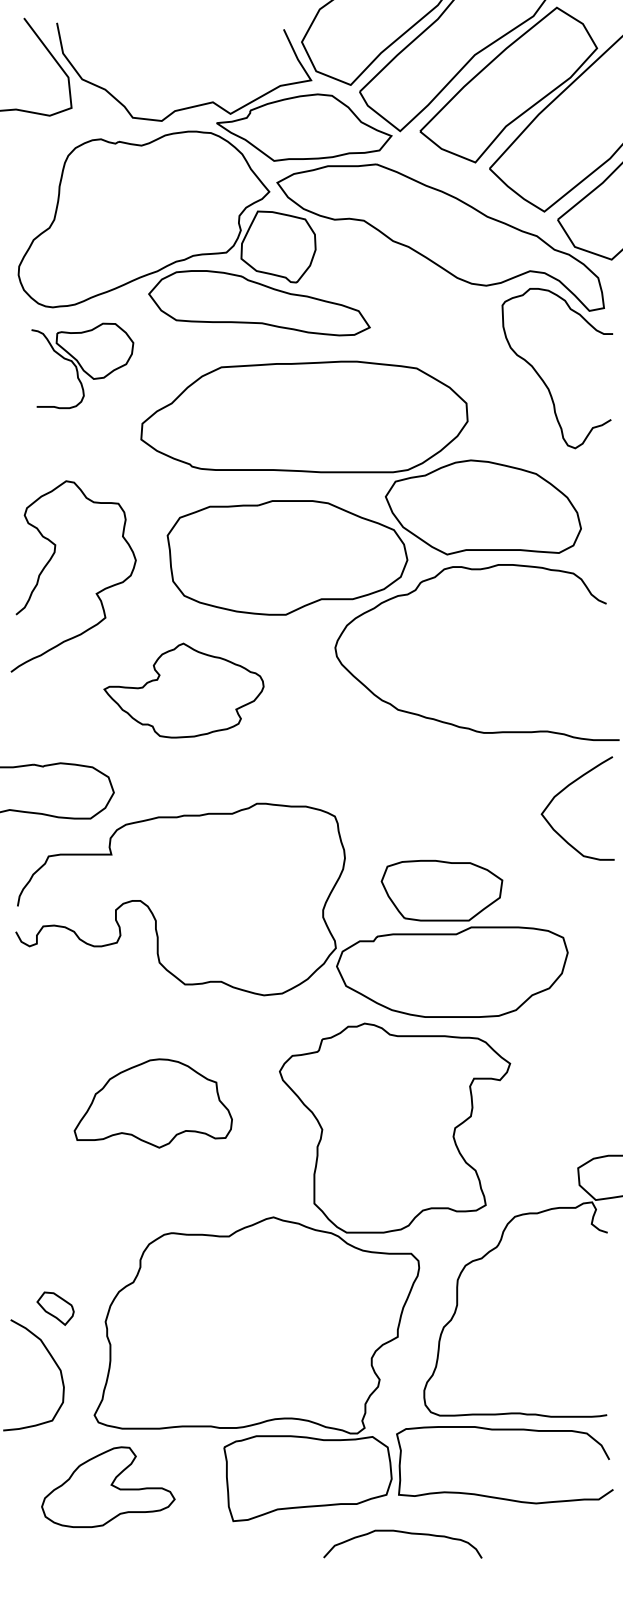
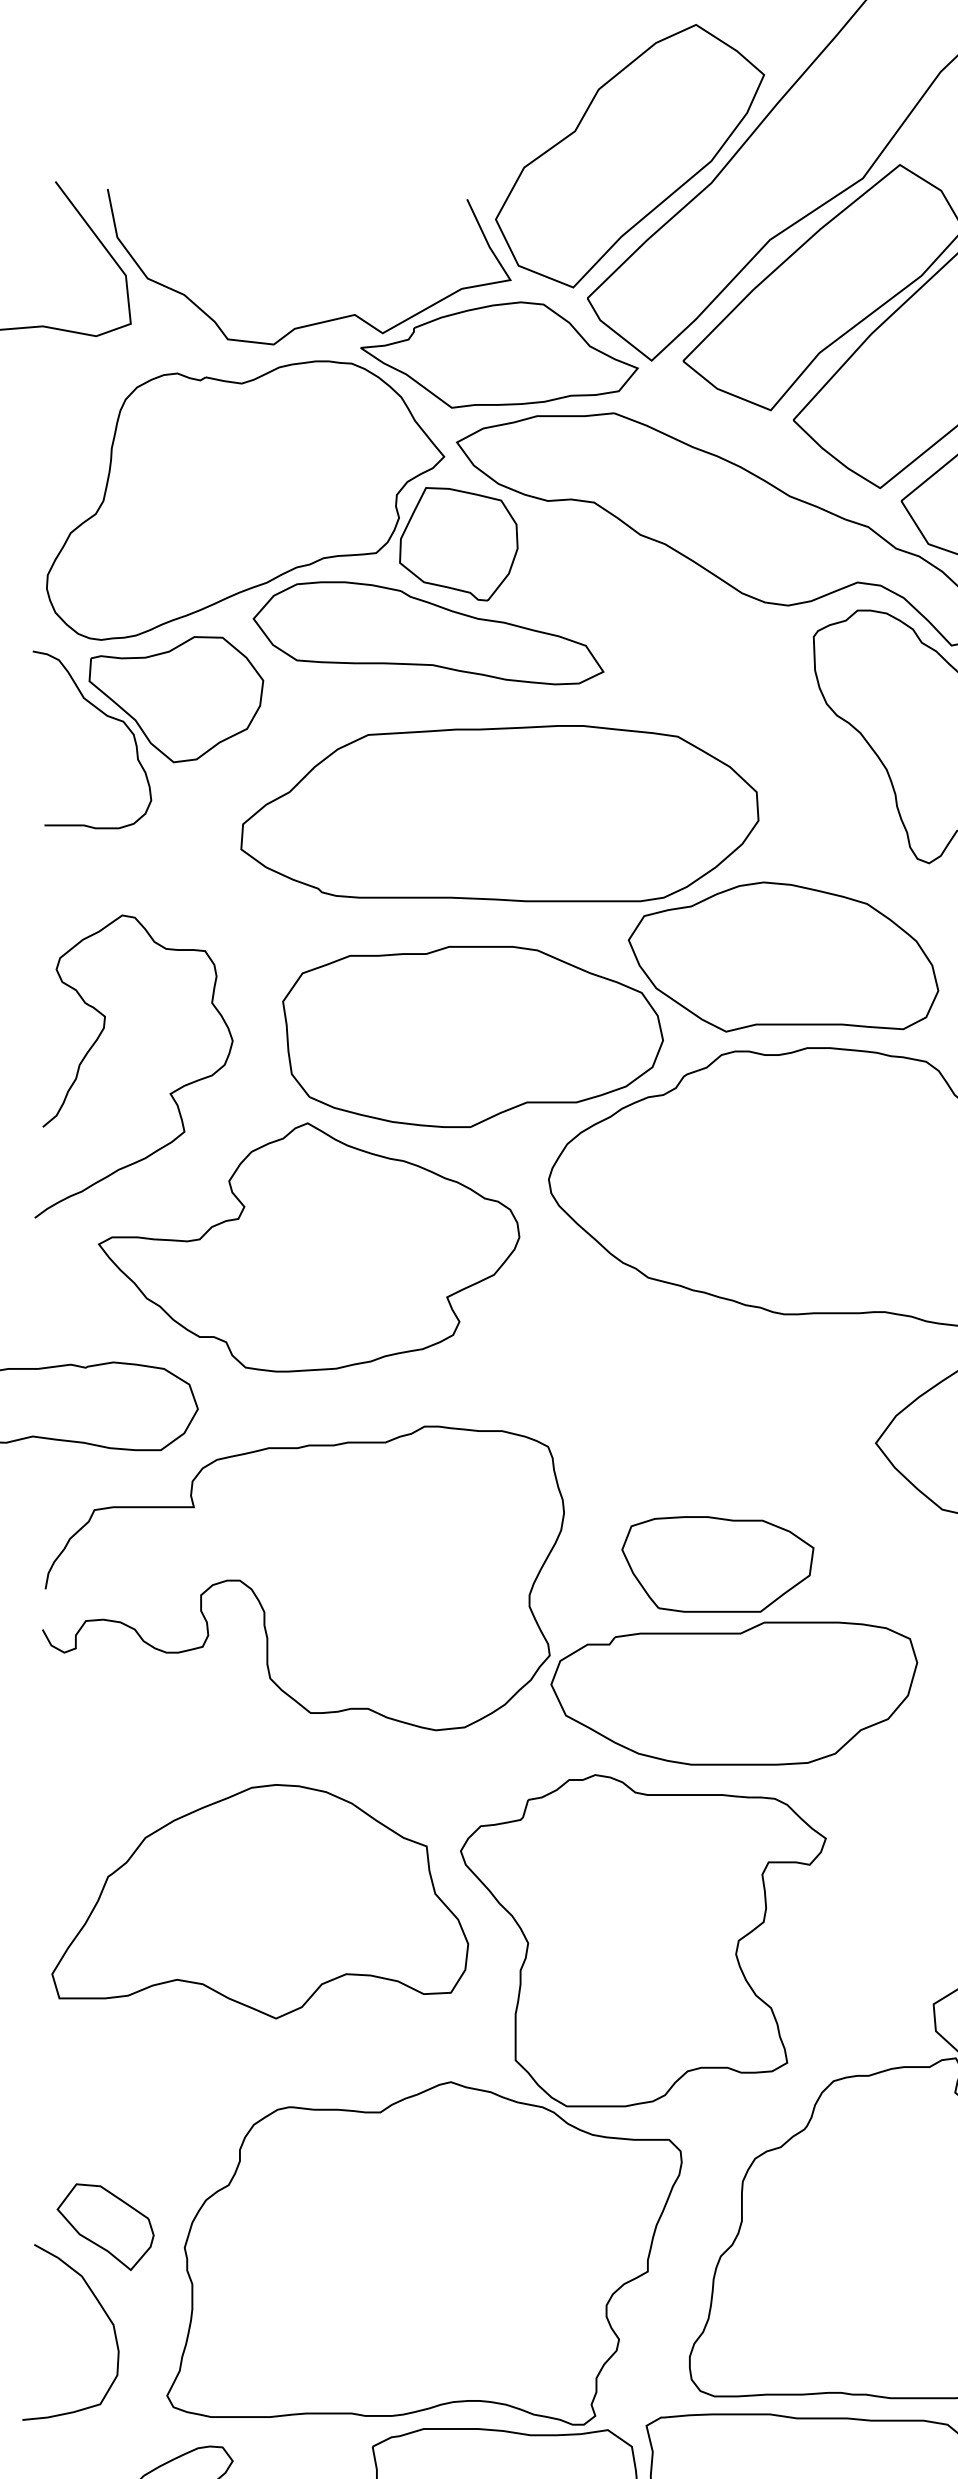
part: (82, 365) -> (148, 732), size x1.43
part: (183, 690) -> (308, 1247), size x1.67
part: (153, 1103) -> (260, 1901), size x1.67
part: (55, 1308) -> (105, 2226), size x1.67

